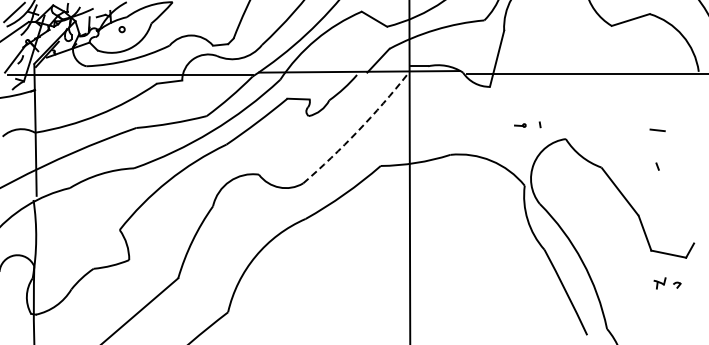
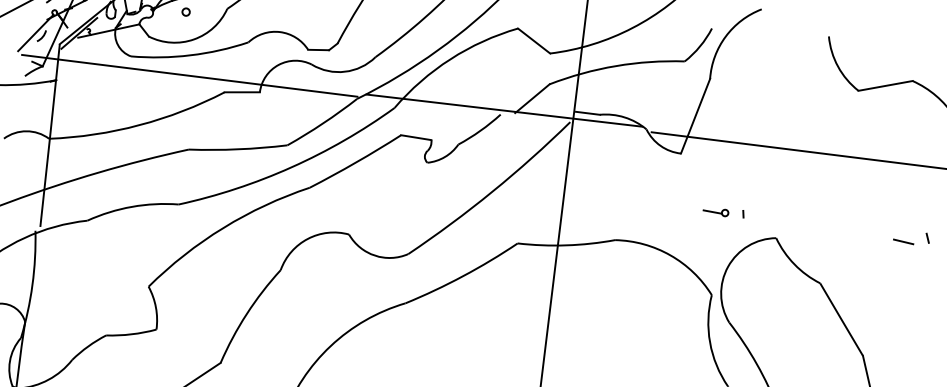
part: (520, 125) -> (716, 211), size x1.67
arc: (357, 131) -> (491, 192), dashed -> solid
line: (657, 166) -> (927, 238), moved

